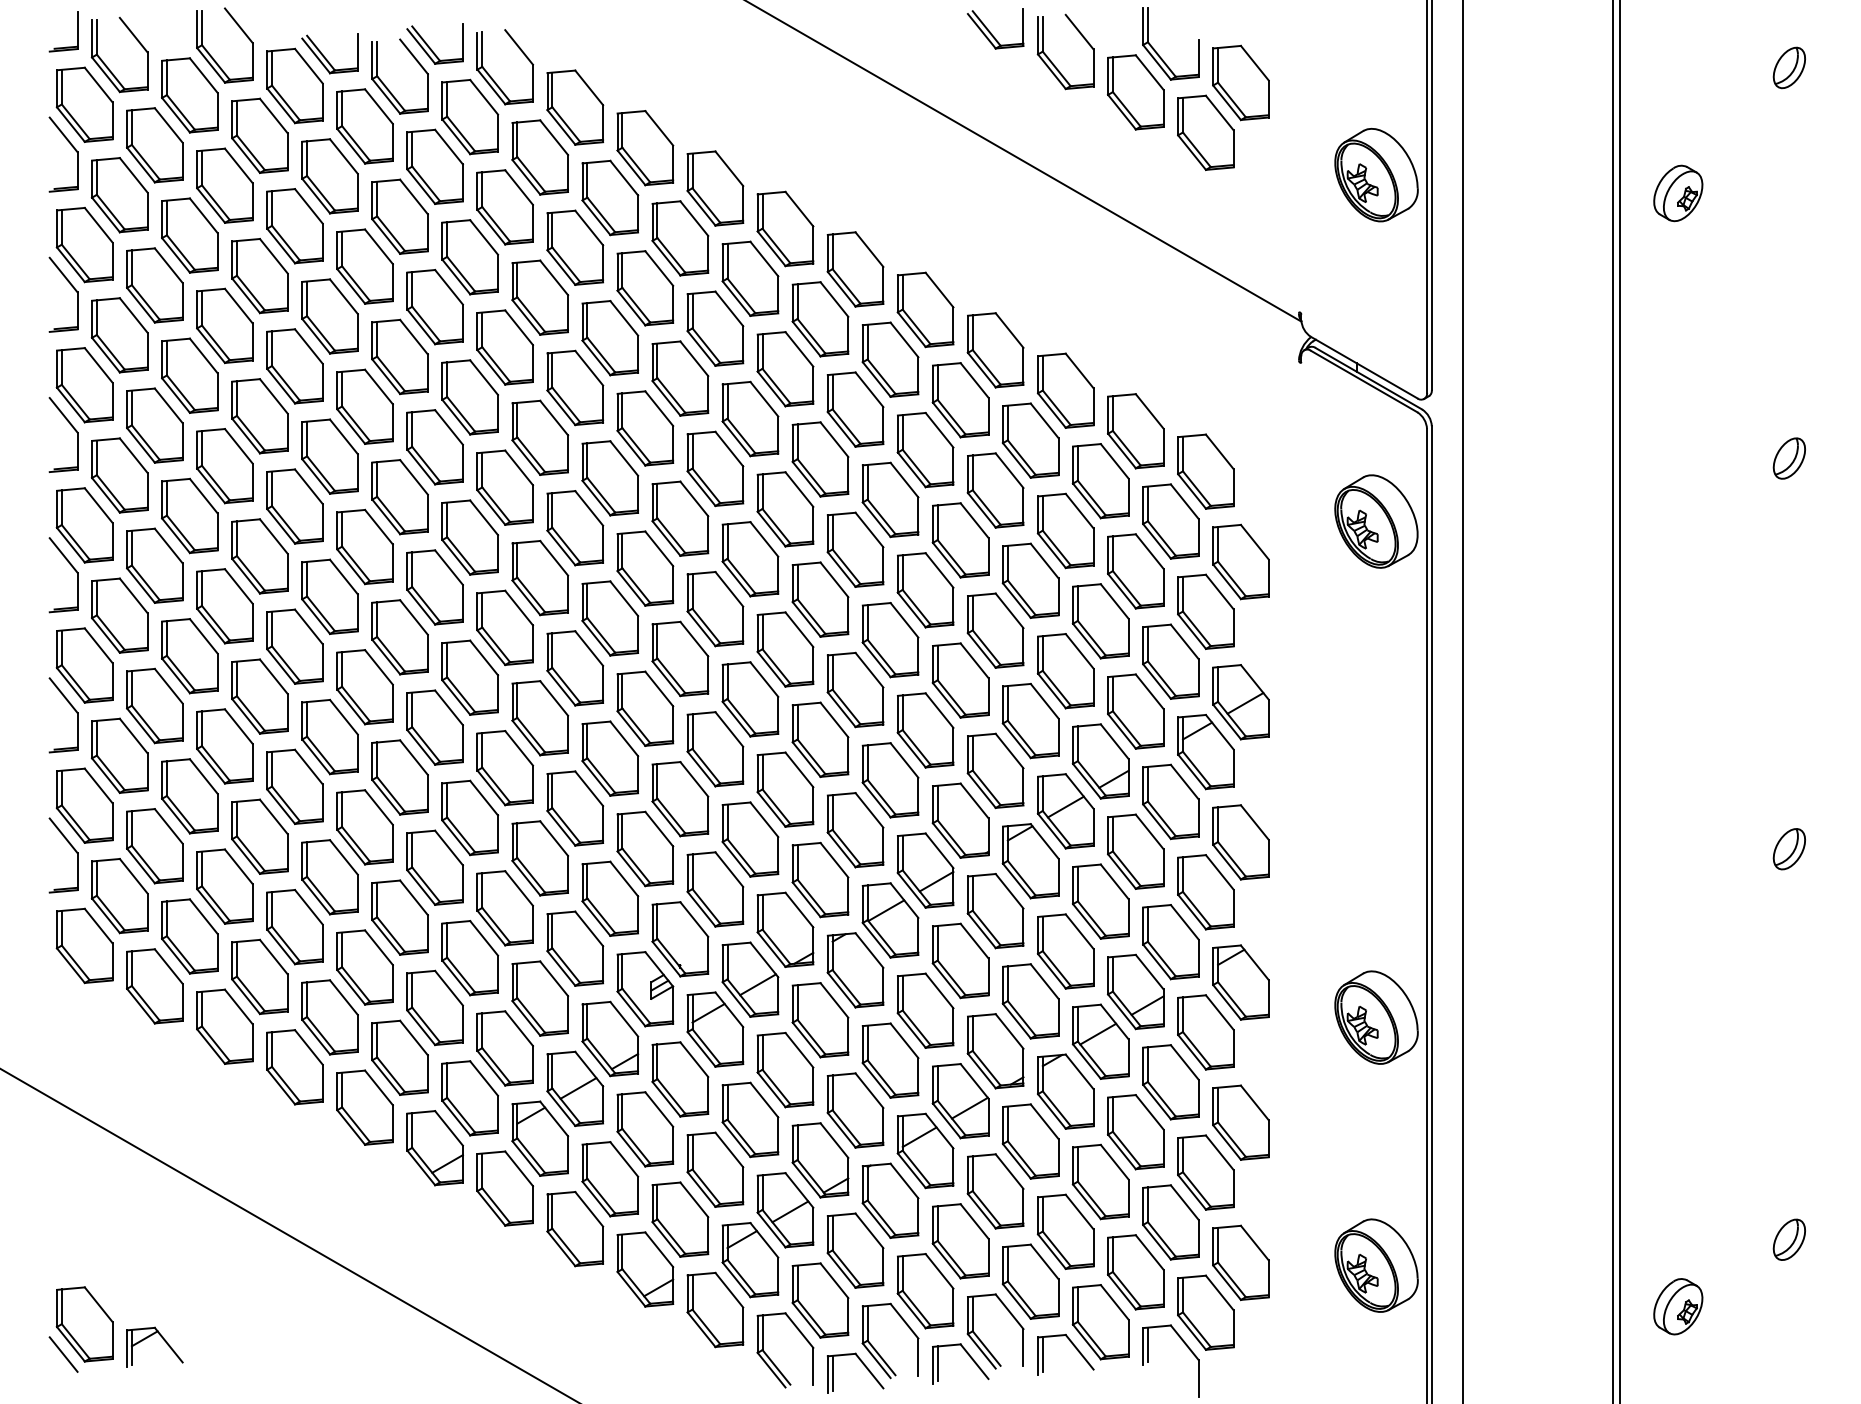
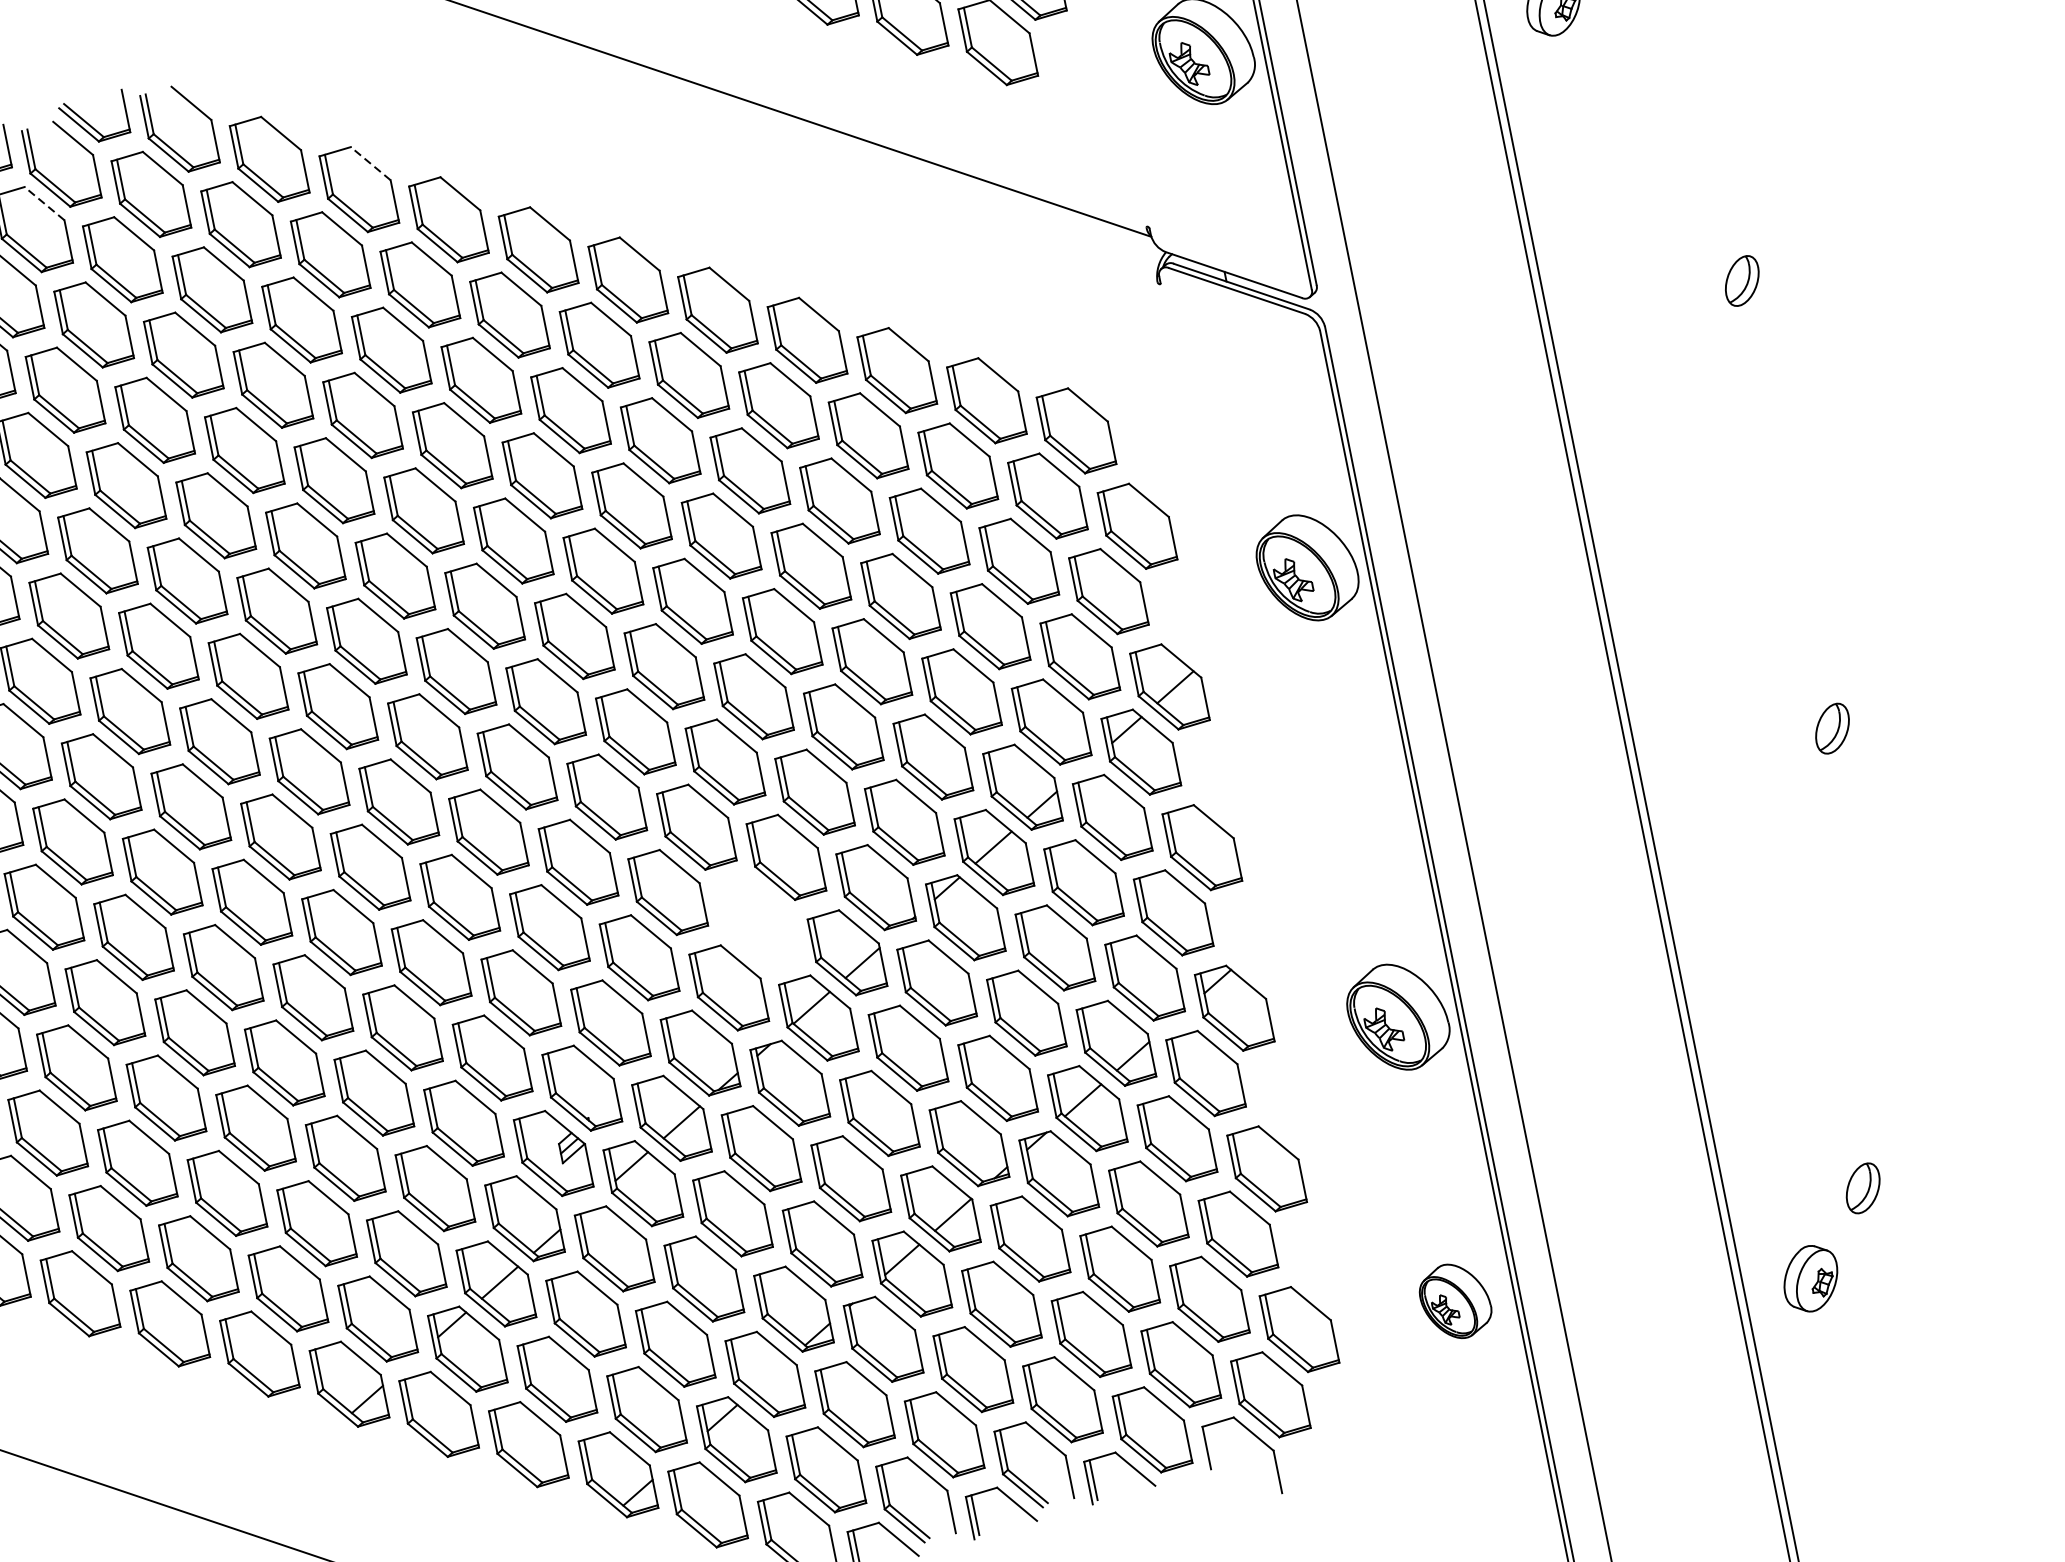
line: (378, 106) -> (43, 203), solid -> dashed
line: (658, 127) -> (369, 162), solid -> dashed
part: (1376, 521) -> (1307, 567), moved
part: (855, 830) -> (757, 923), removed
line: (790, 1211) -> (771, 1374), removed
part: (1788, 1239) -> (1862, 1188), moved
part: (1376, 1265) -> (1455, 1301), size x0.7
line: (1147, 1344) -> (1211, 1444), removed

